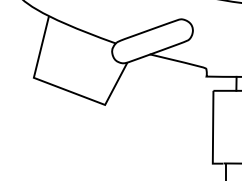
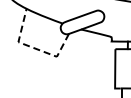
line: (61, 87) -> (33, 47), solid -> dashed

